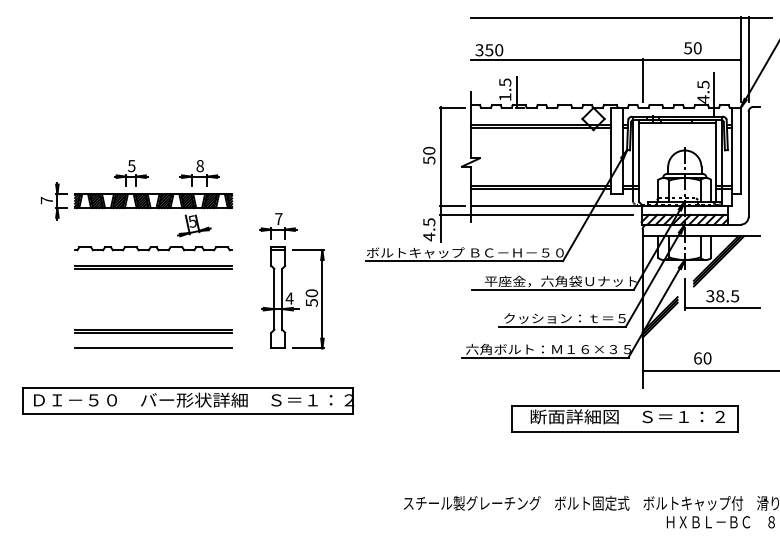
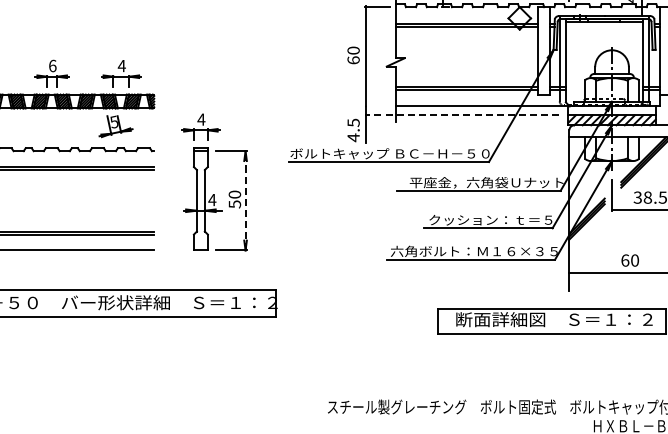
text: (429, 160) -> (353, 60), 50 -> 60
text: (131, 166) -> (52, 66), 5 -> 6
text: (200, 166) -> (122, 66), 8 -> 4
line: (452, 206) -> (377, 106), removed
line: (536, 214) -> (462, 115), solid -> dashed
text: (278, 218) -> (201, 119), 7 -> 4
line: (322, 298) -> (245, 199), solid -> dashed

